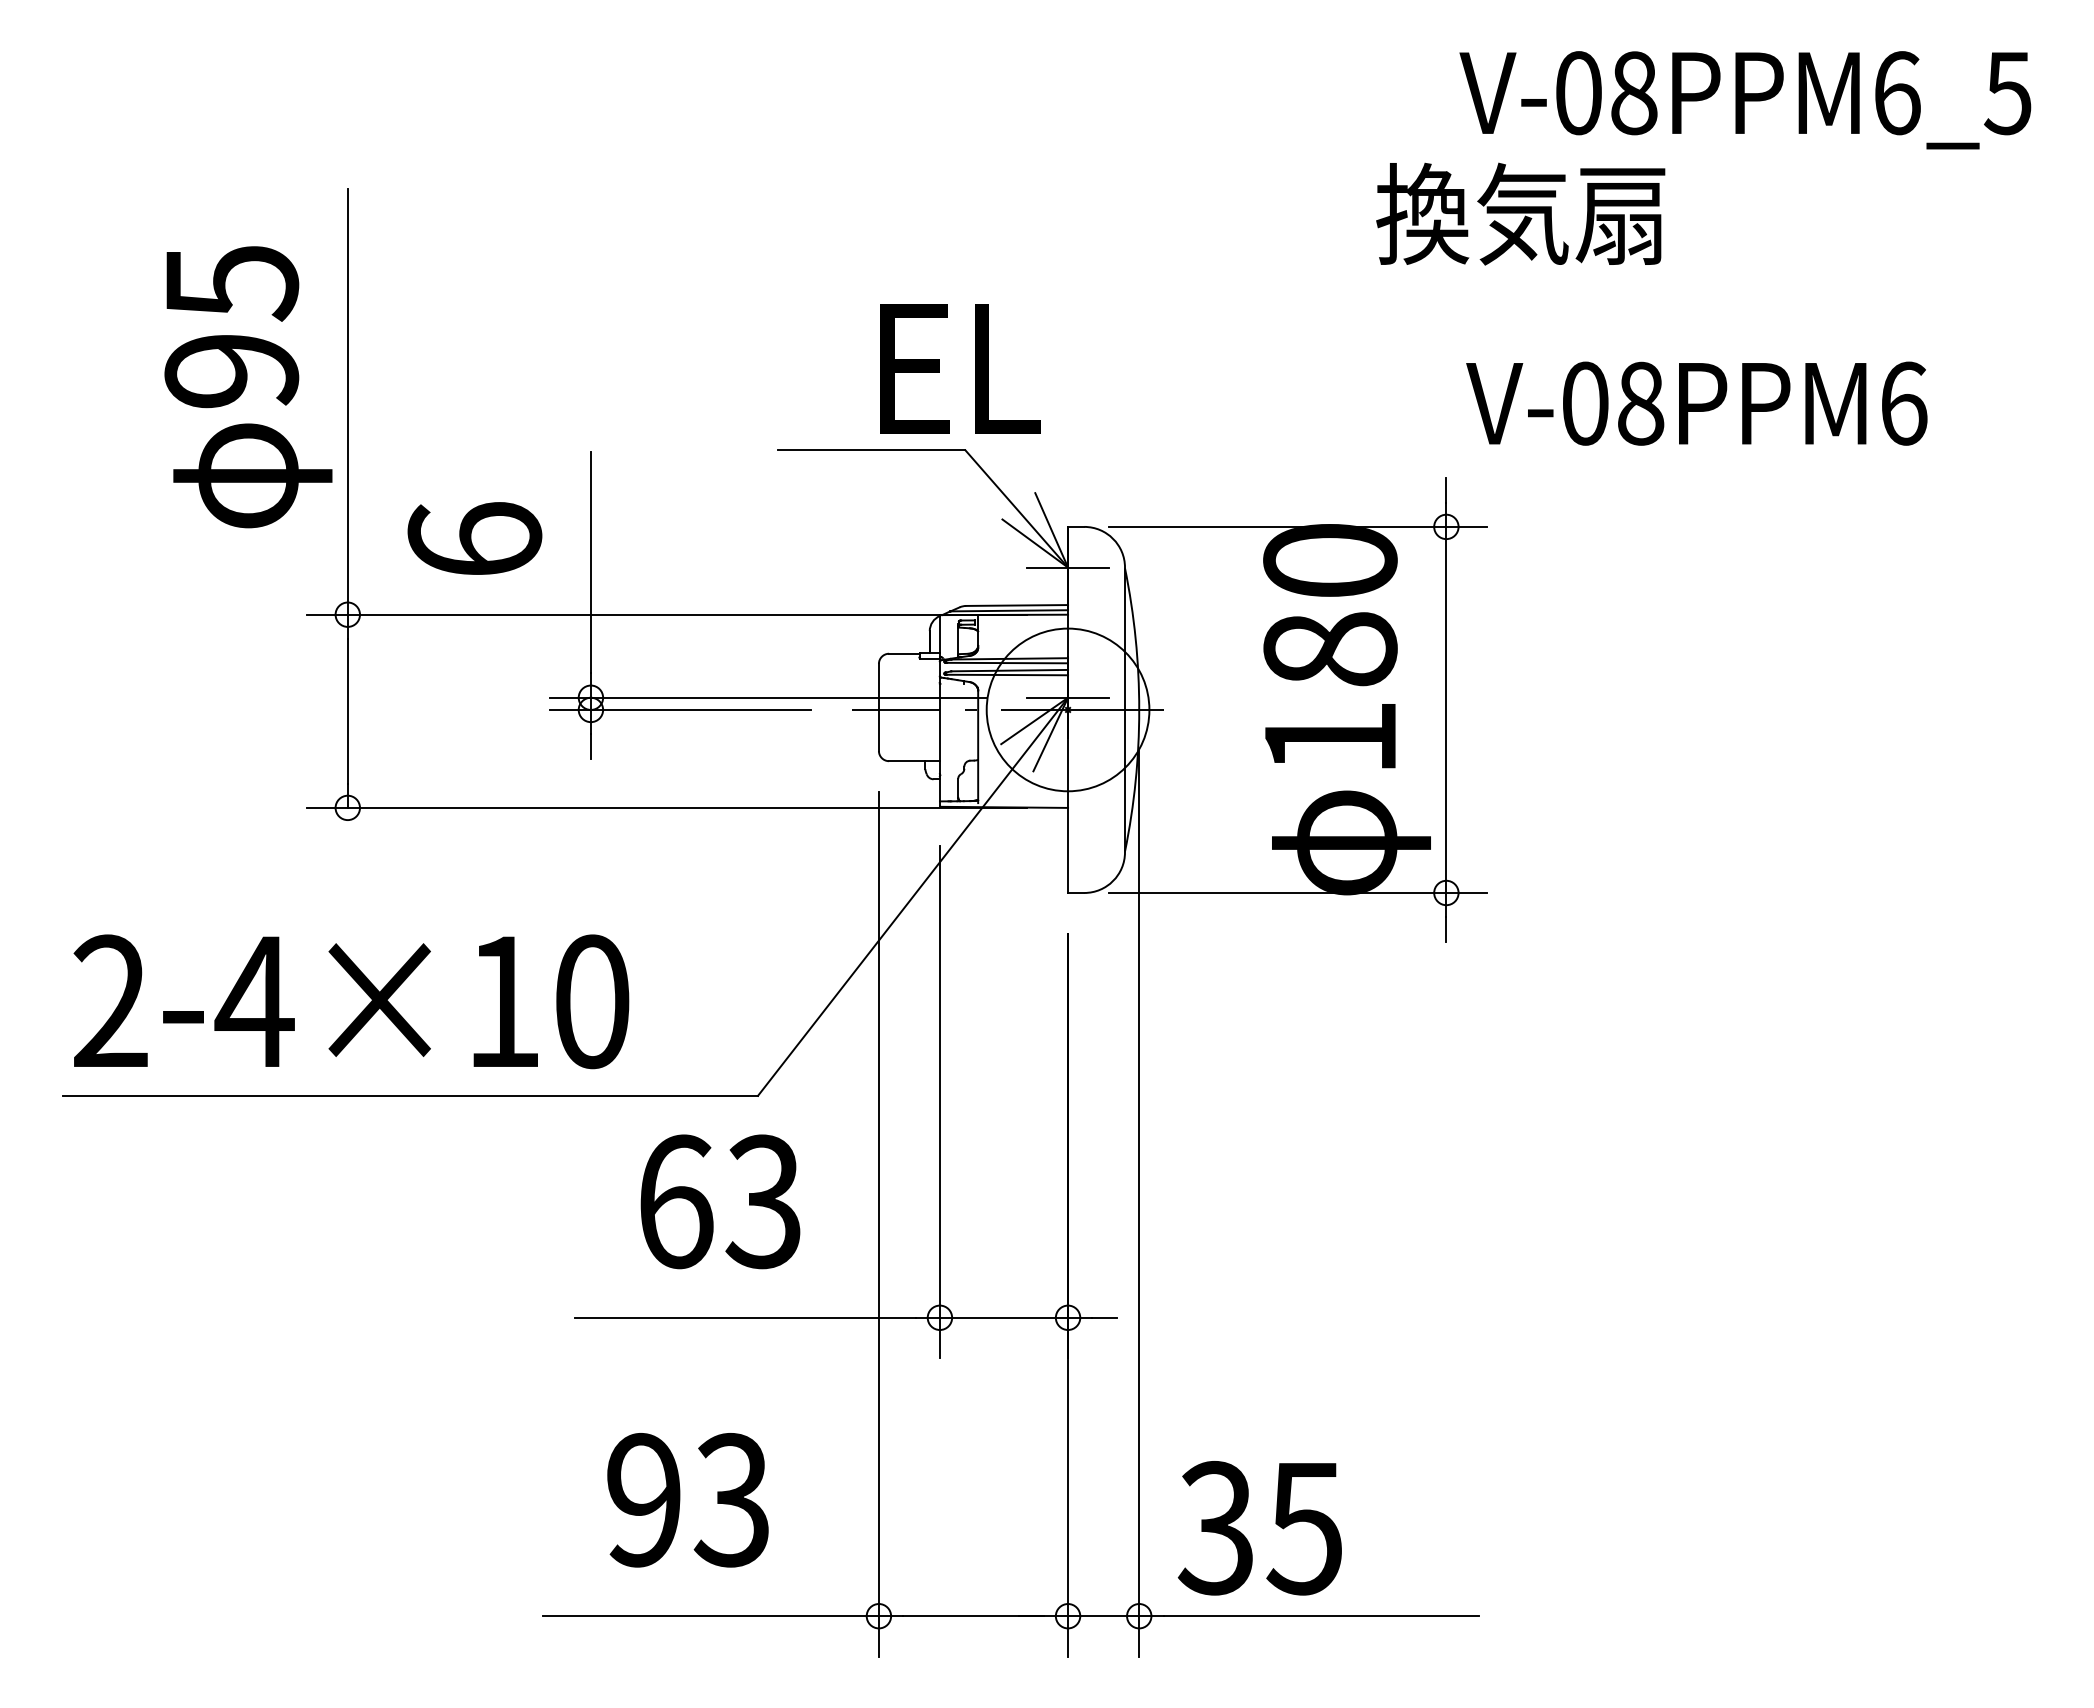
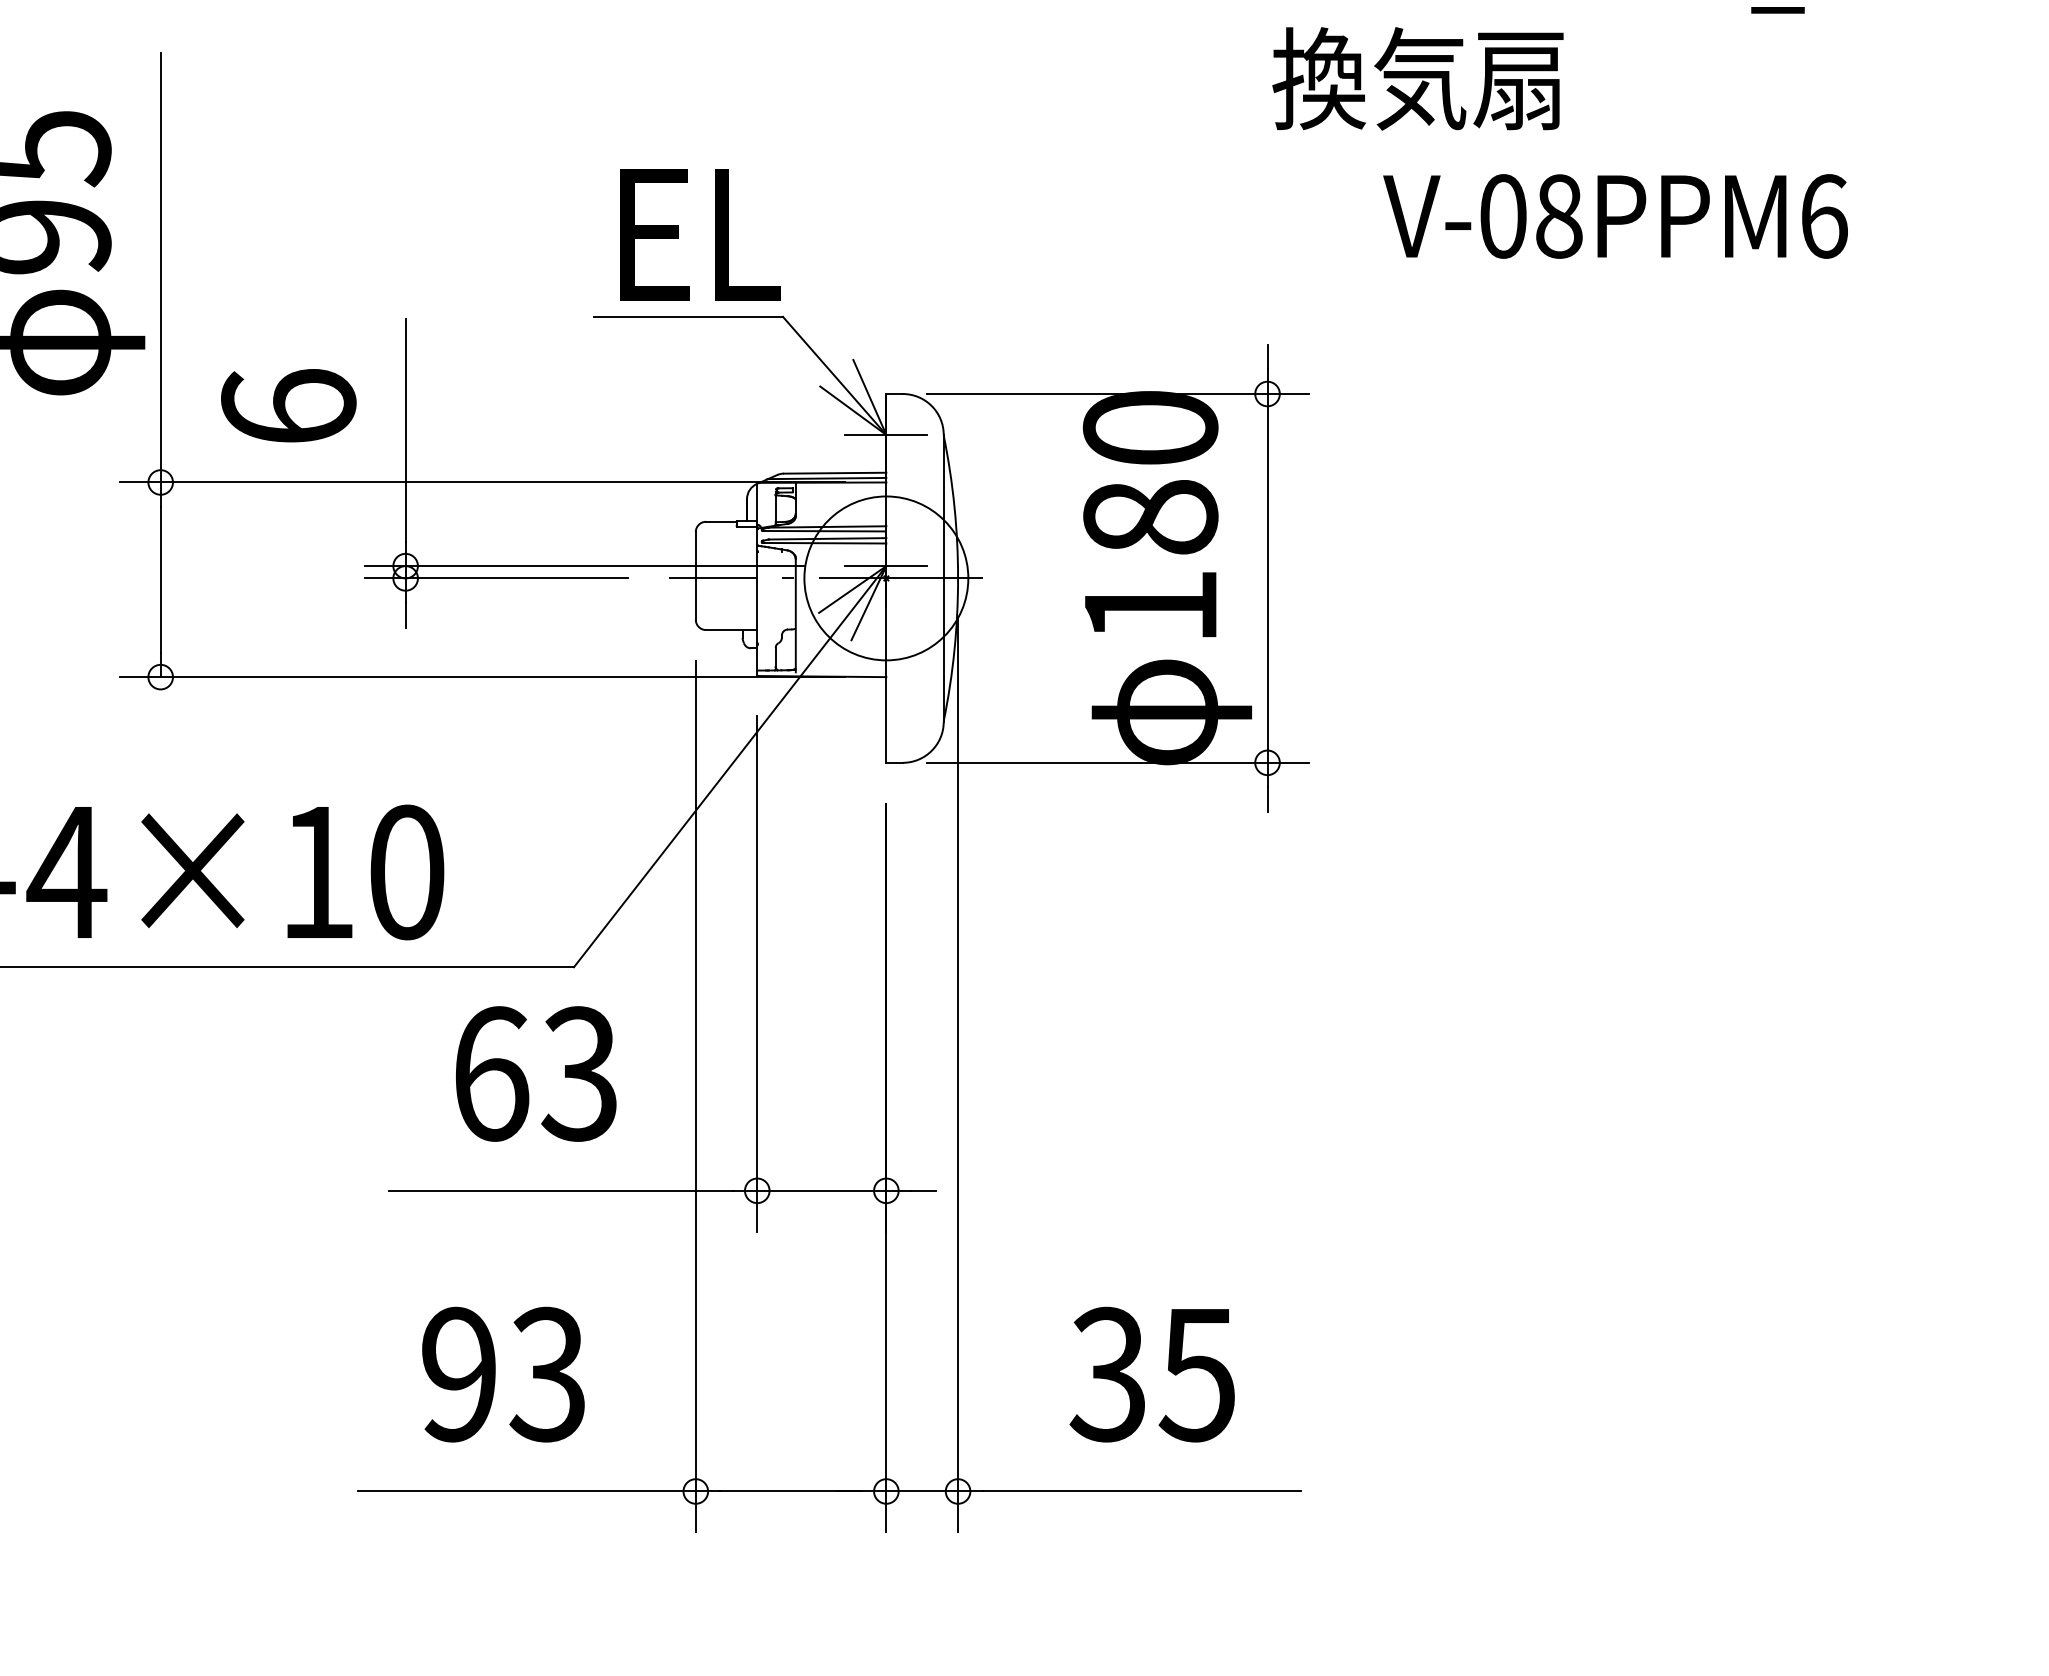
text: (1520, 213) -> (1417, 78), moved
text: (960, 368) -> (700, 234), moved
text: (1696, 403) -> (1615, 216), moved
text: (1259, 1528) -> (1151, 1374), moved

